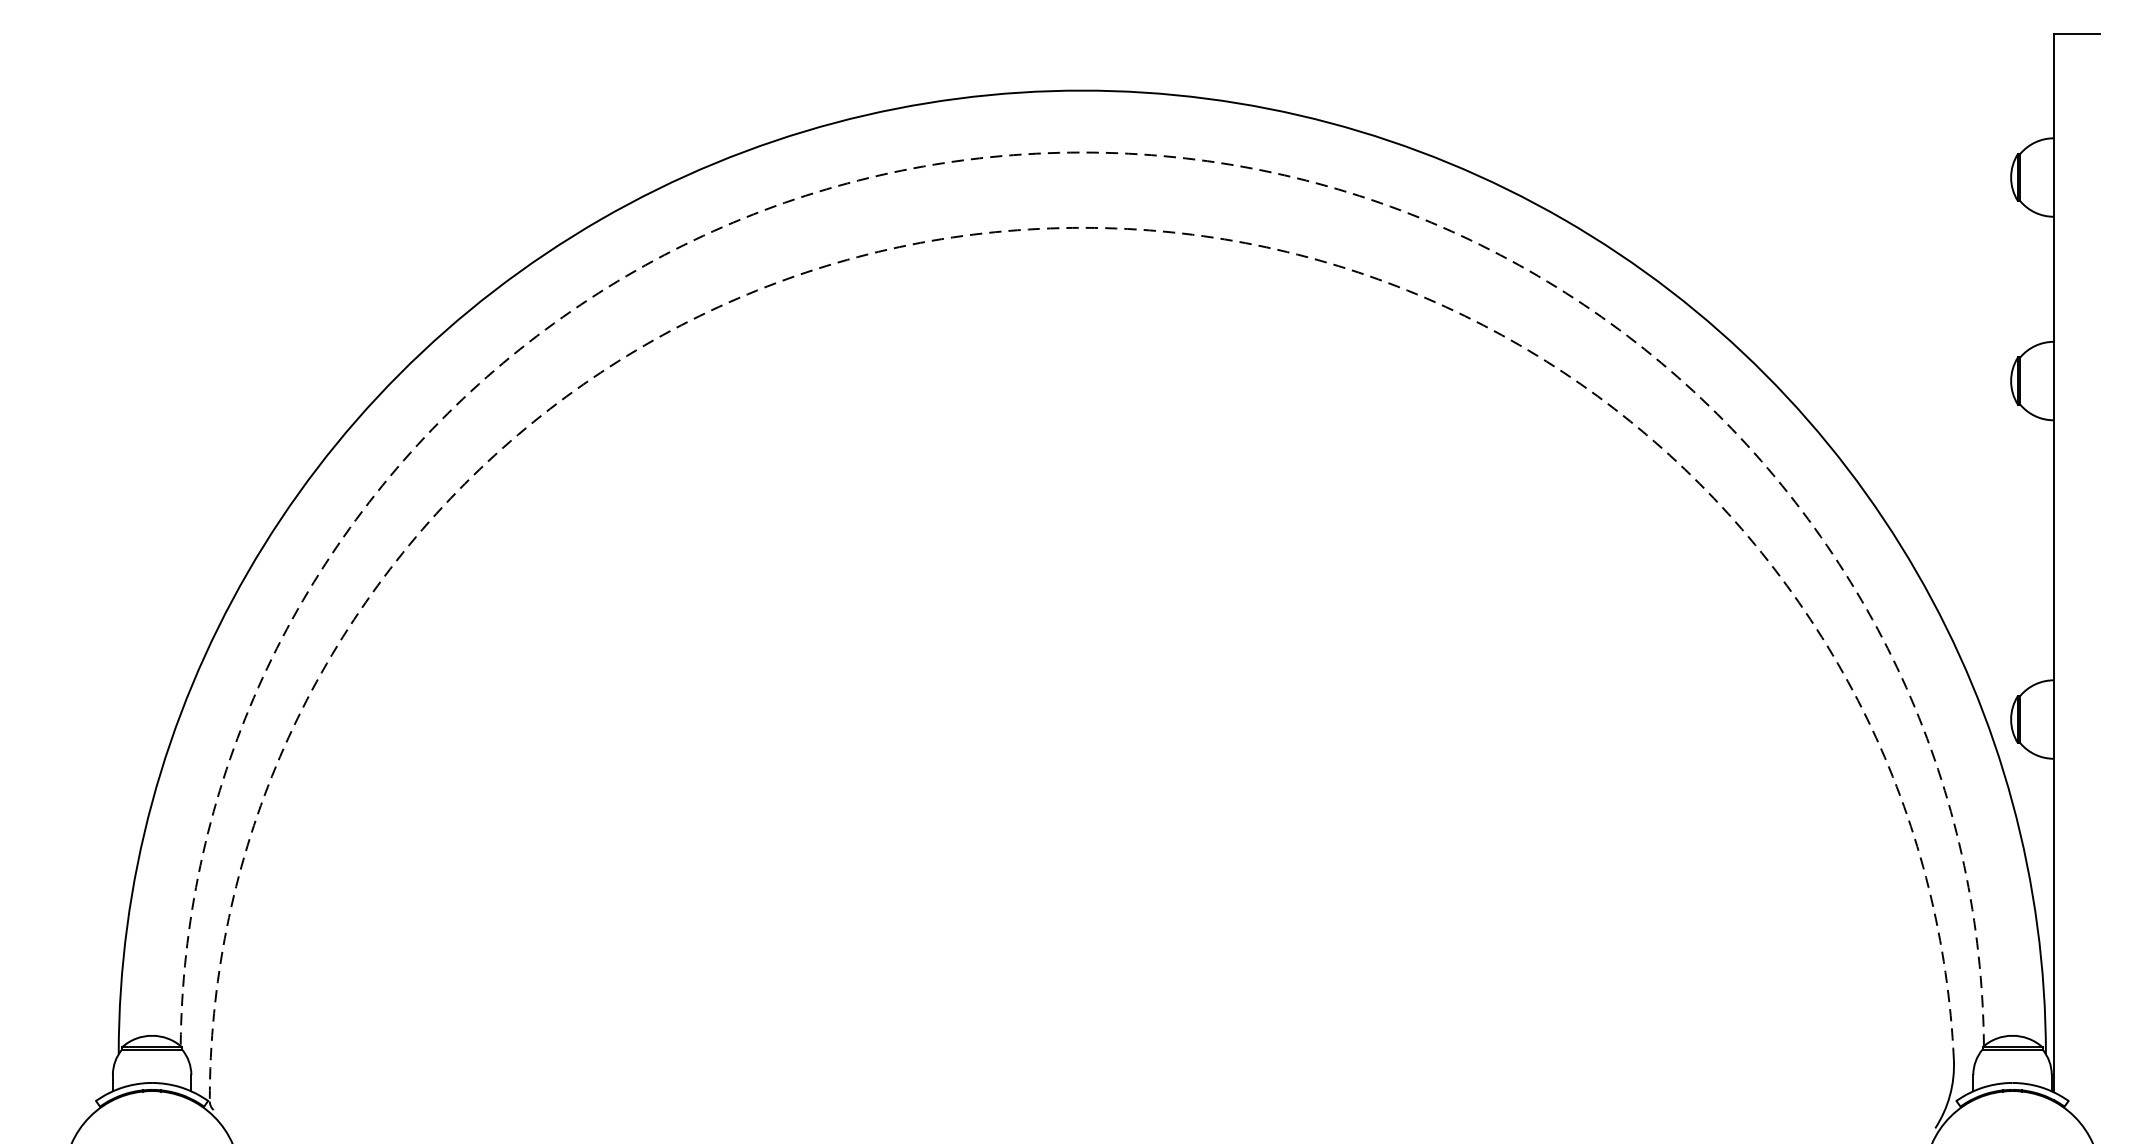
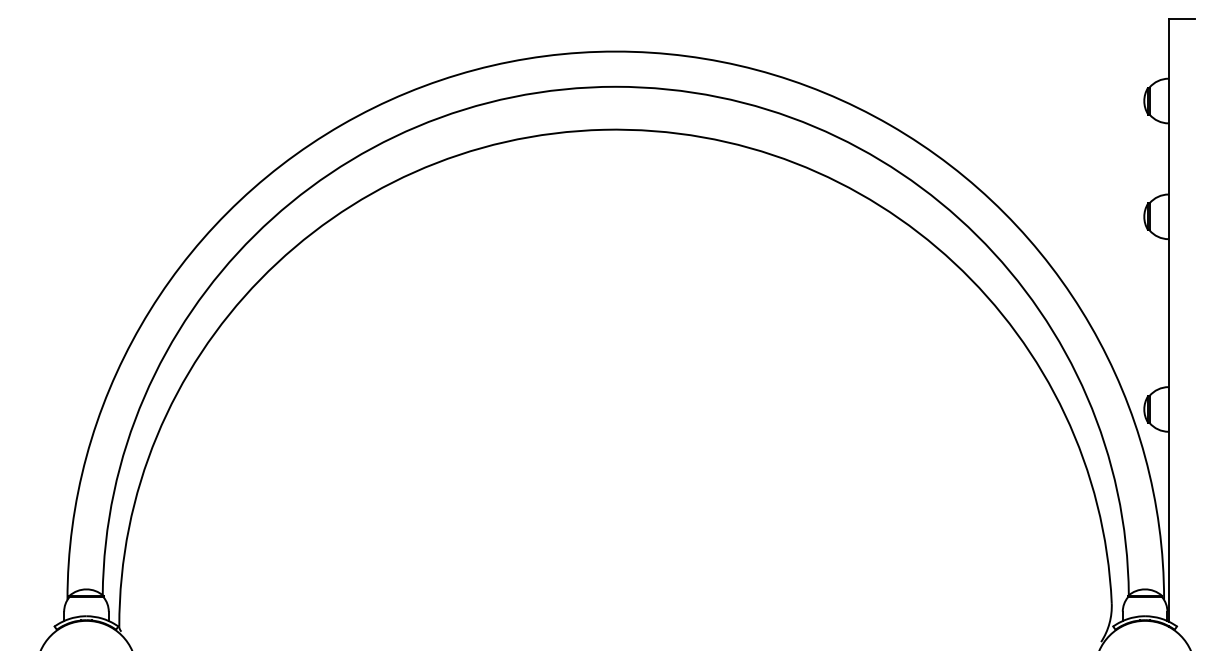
arc: (1081, 151) -> (615, 86), dashed -> solid
arc: (1060, 227) -> (603, 129), dashed -> solid

